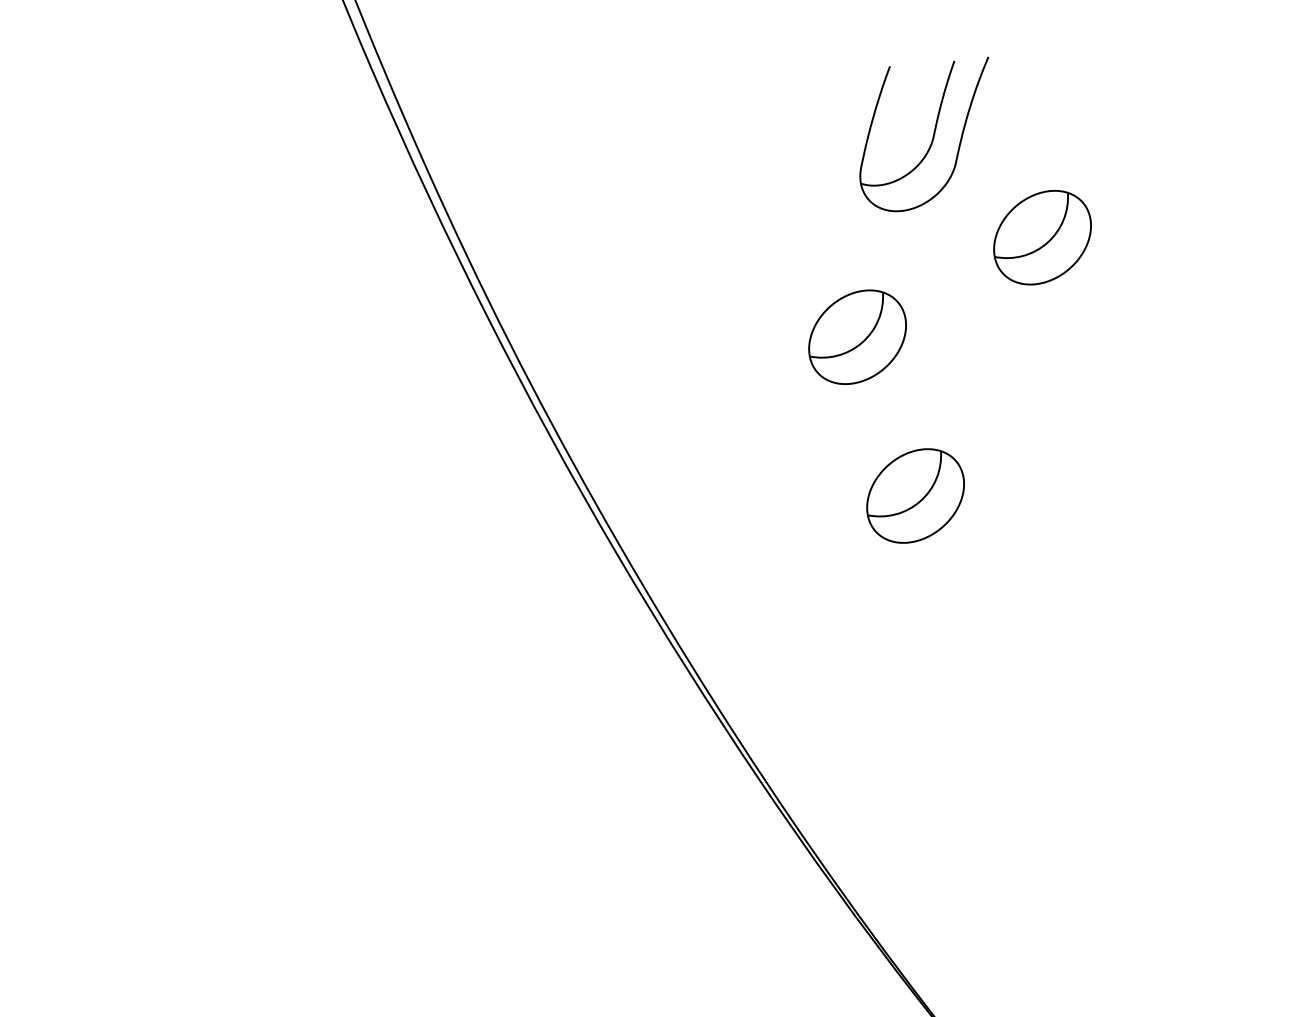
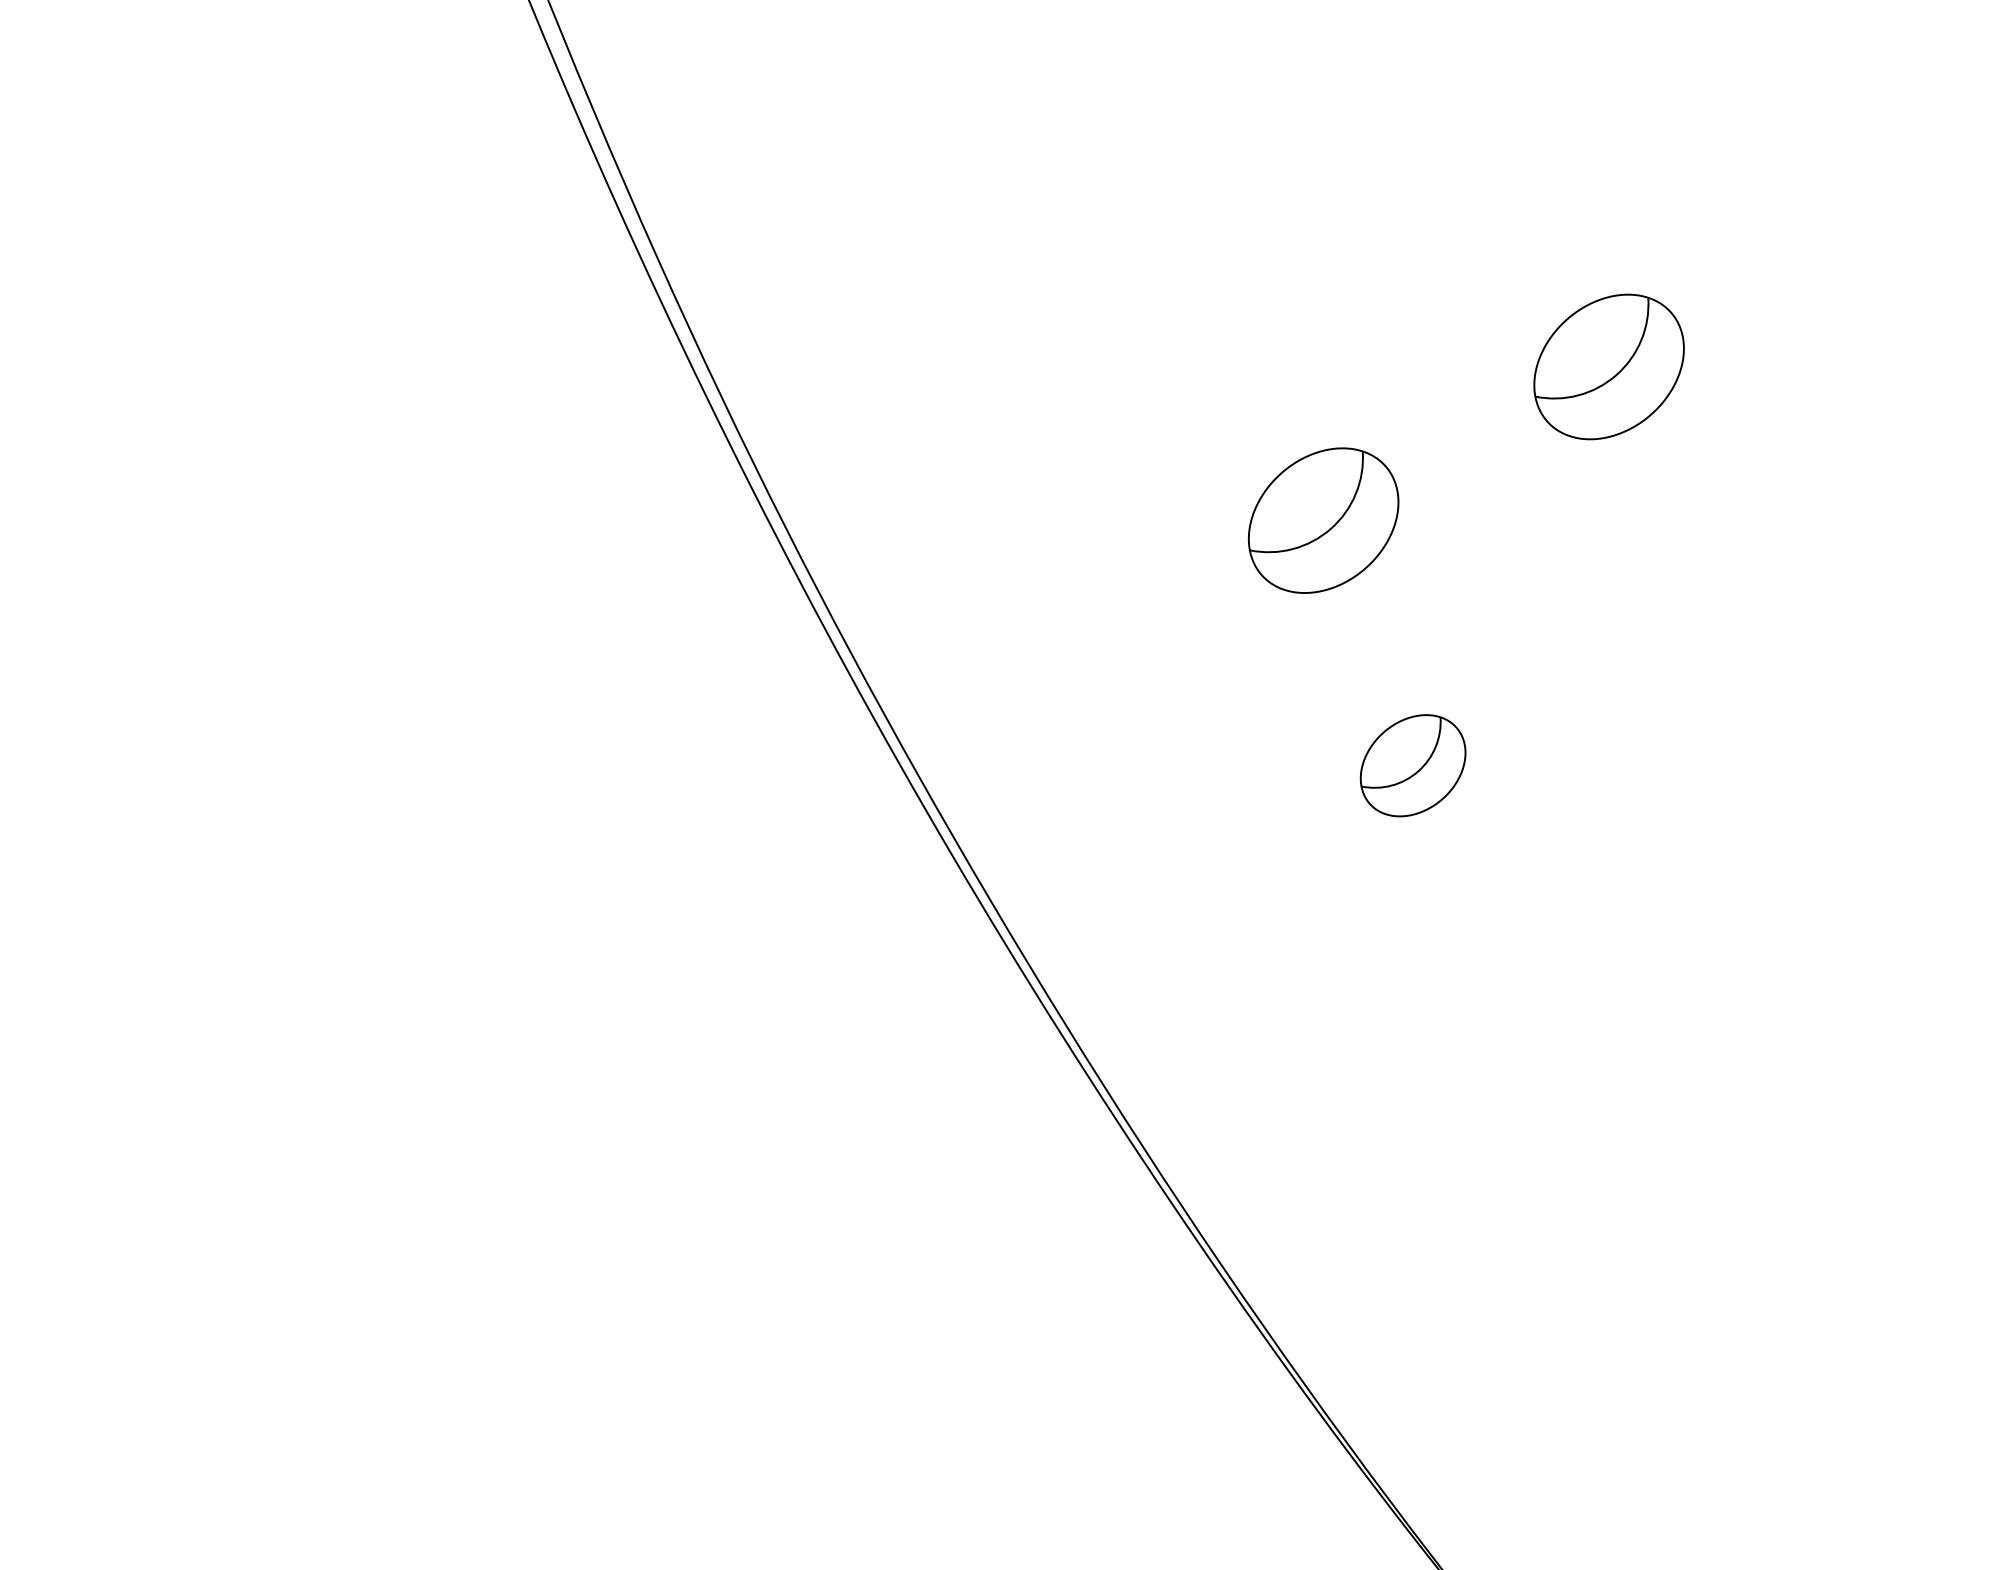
part: (932, 136) -> (1439, 210), removed
part: (915, 495) -> (1413, 764), size x0.7

